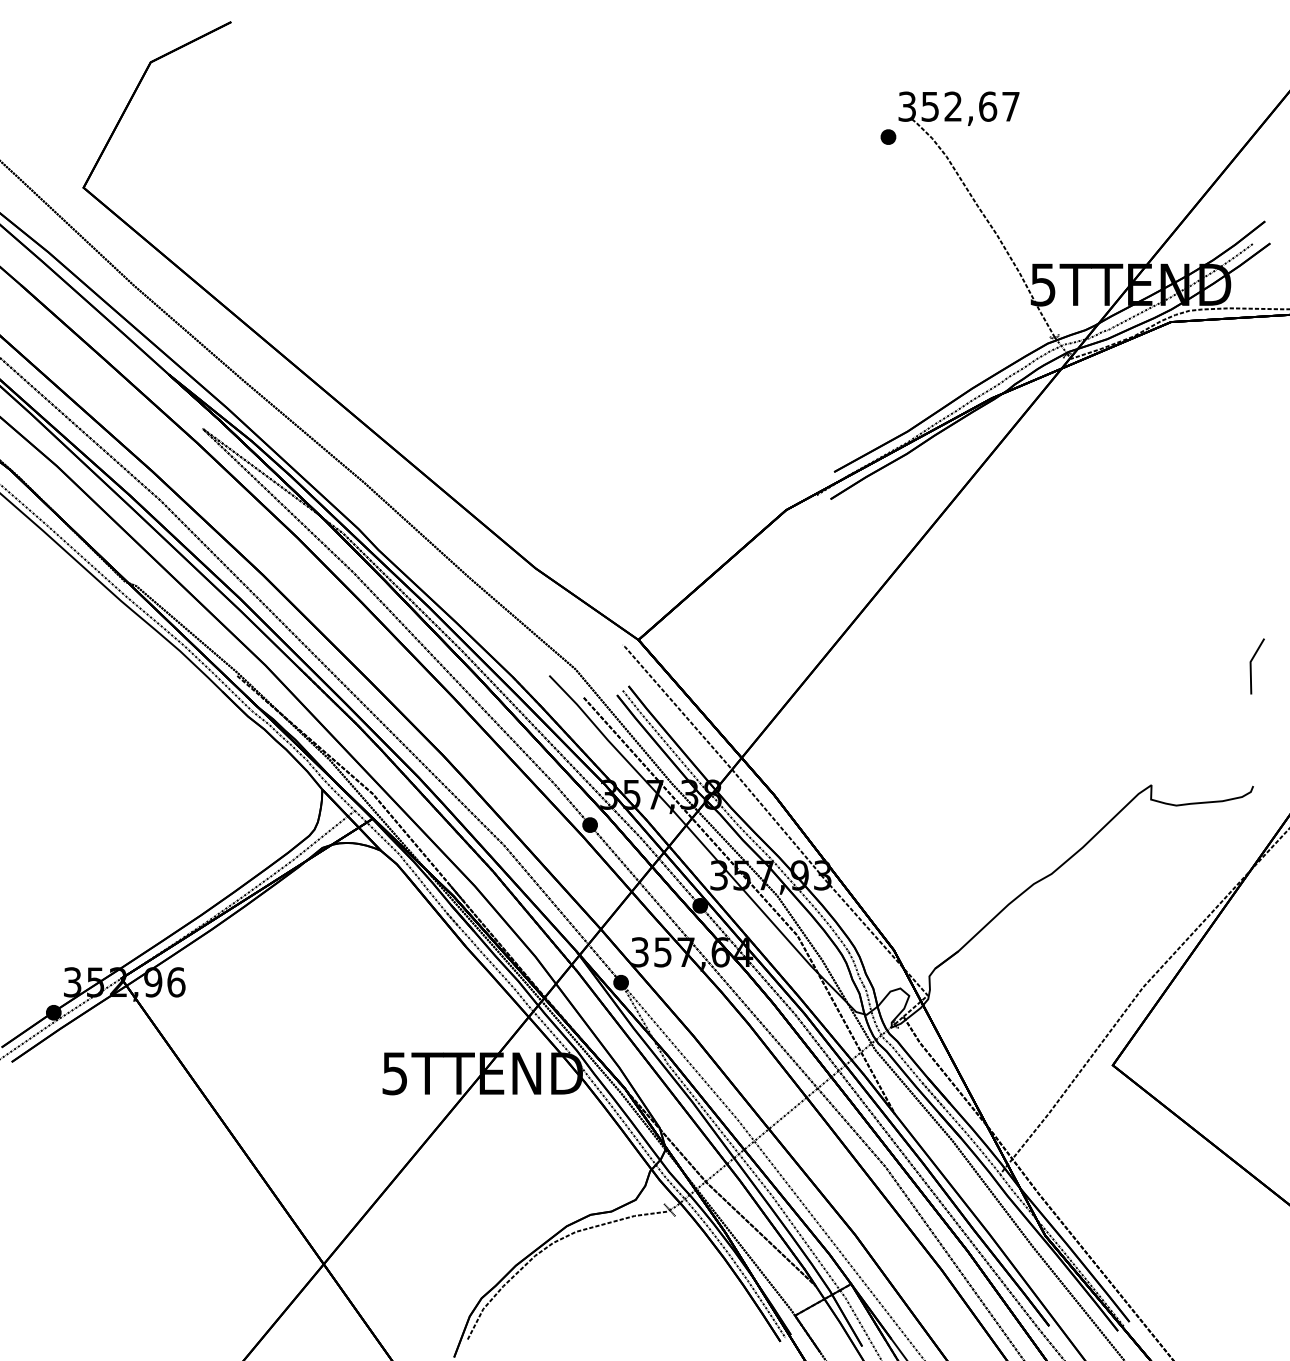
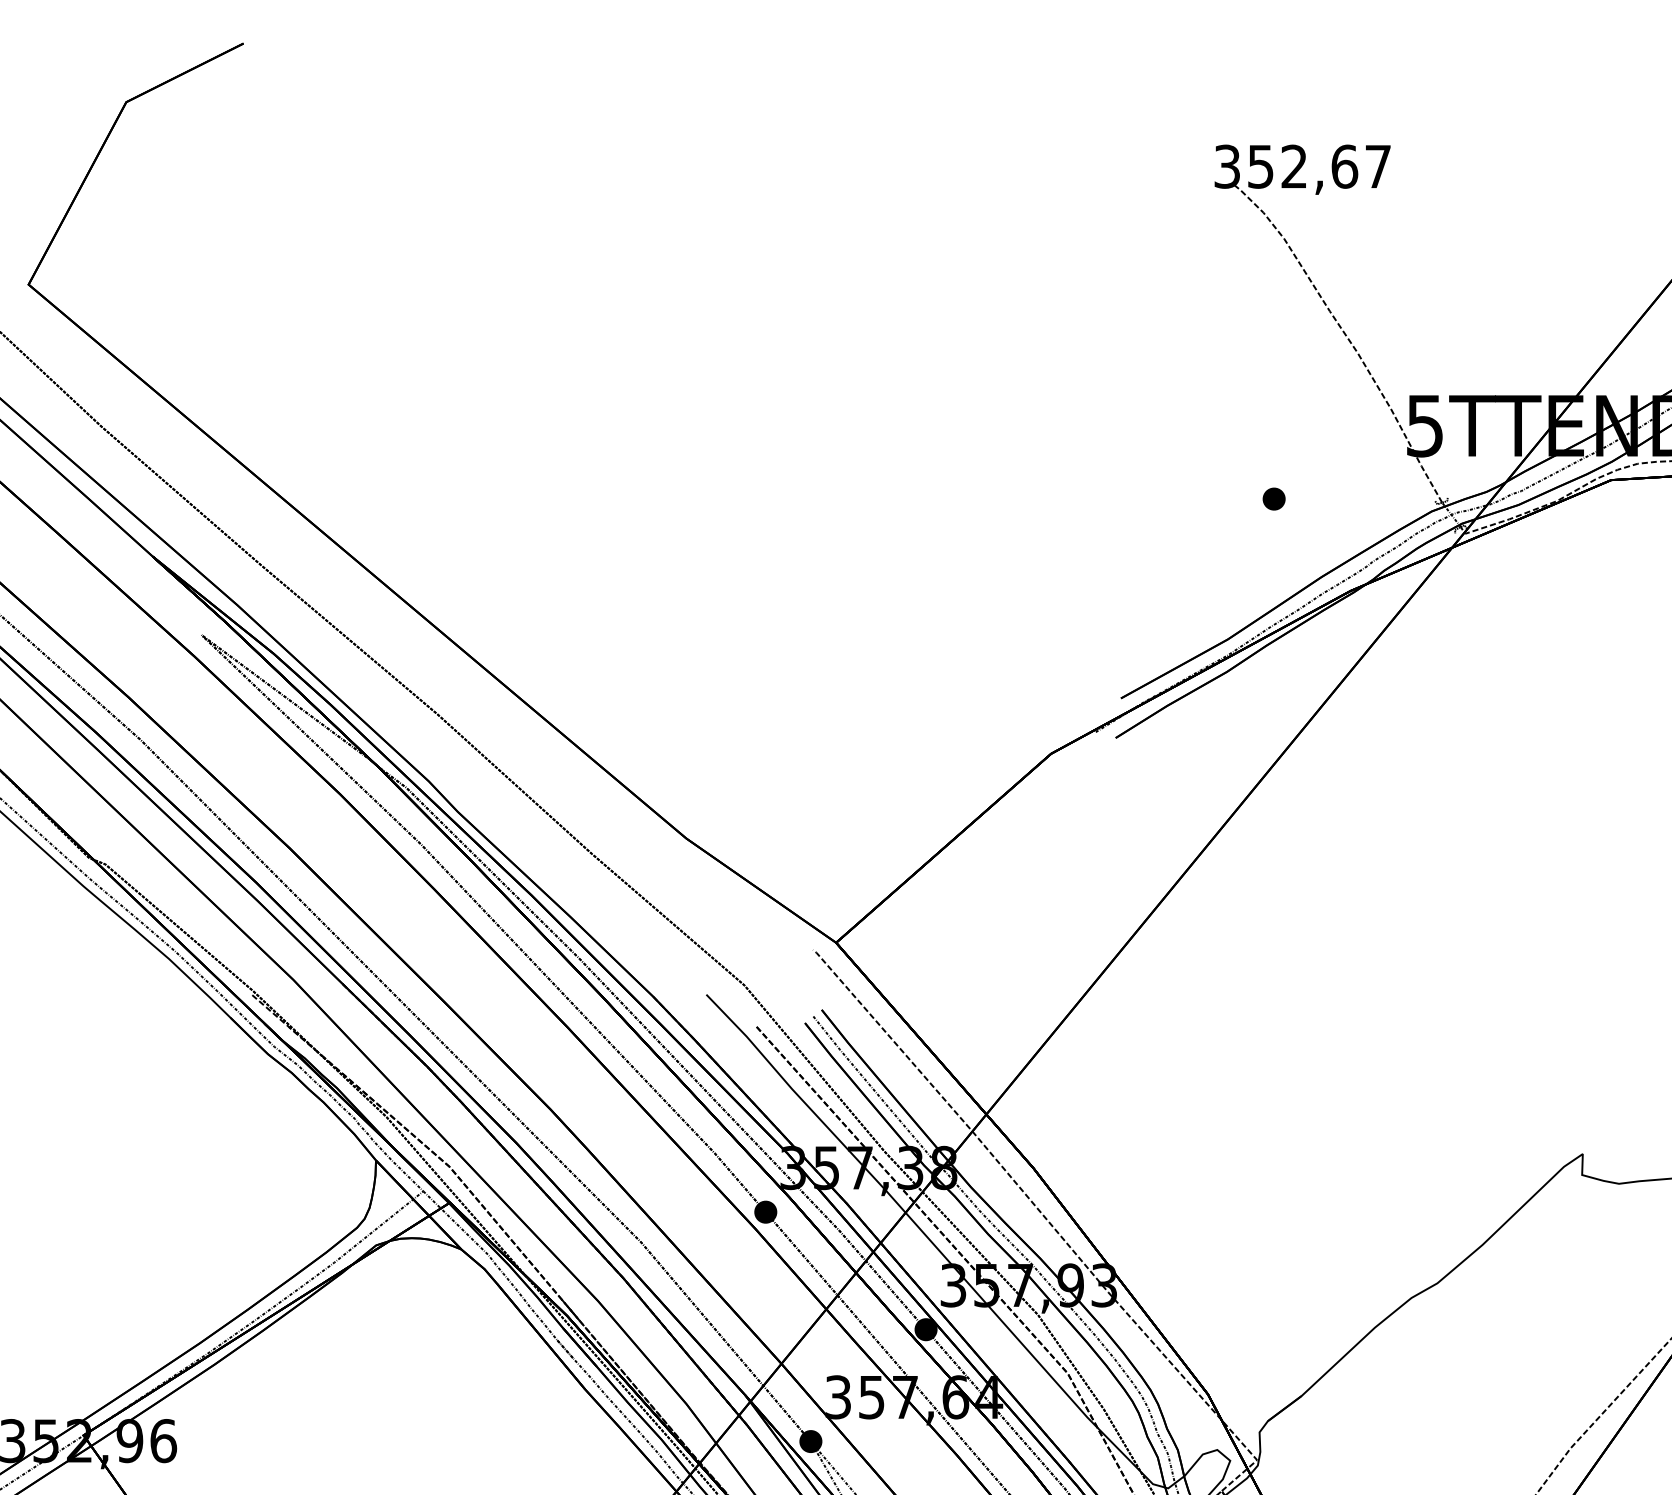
part: (888, 136) -> (1274, 498), moved

